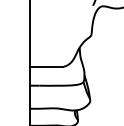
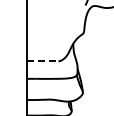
line: (46, 66) -> (42, 61), solid -> dashed

